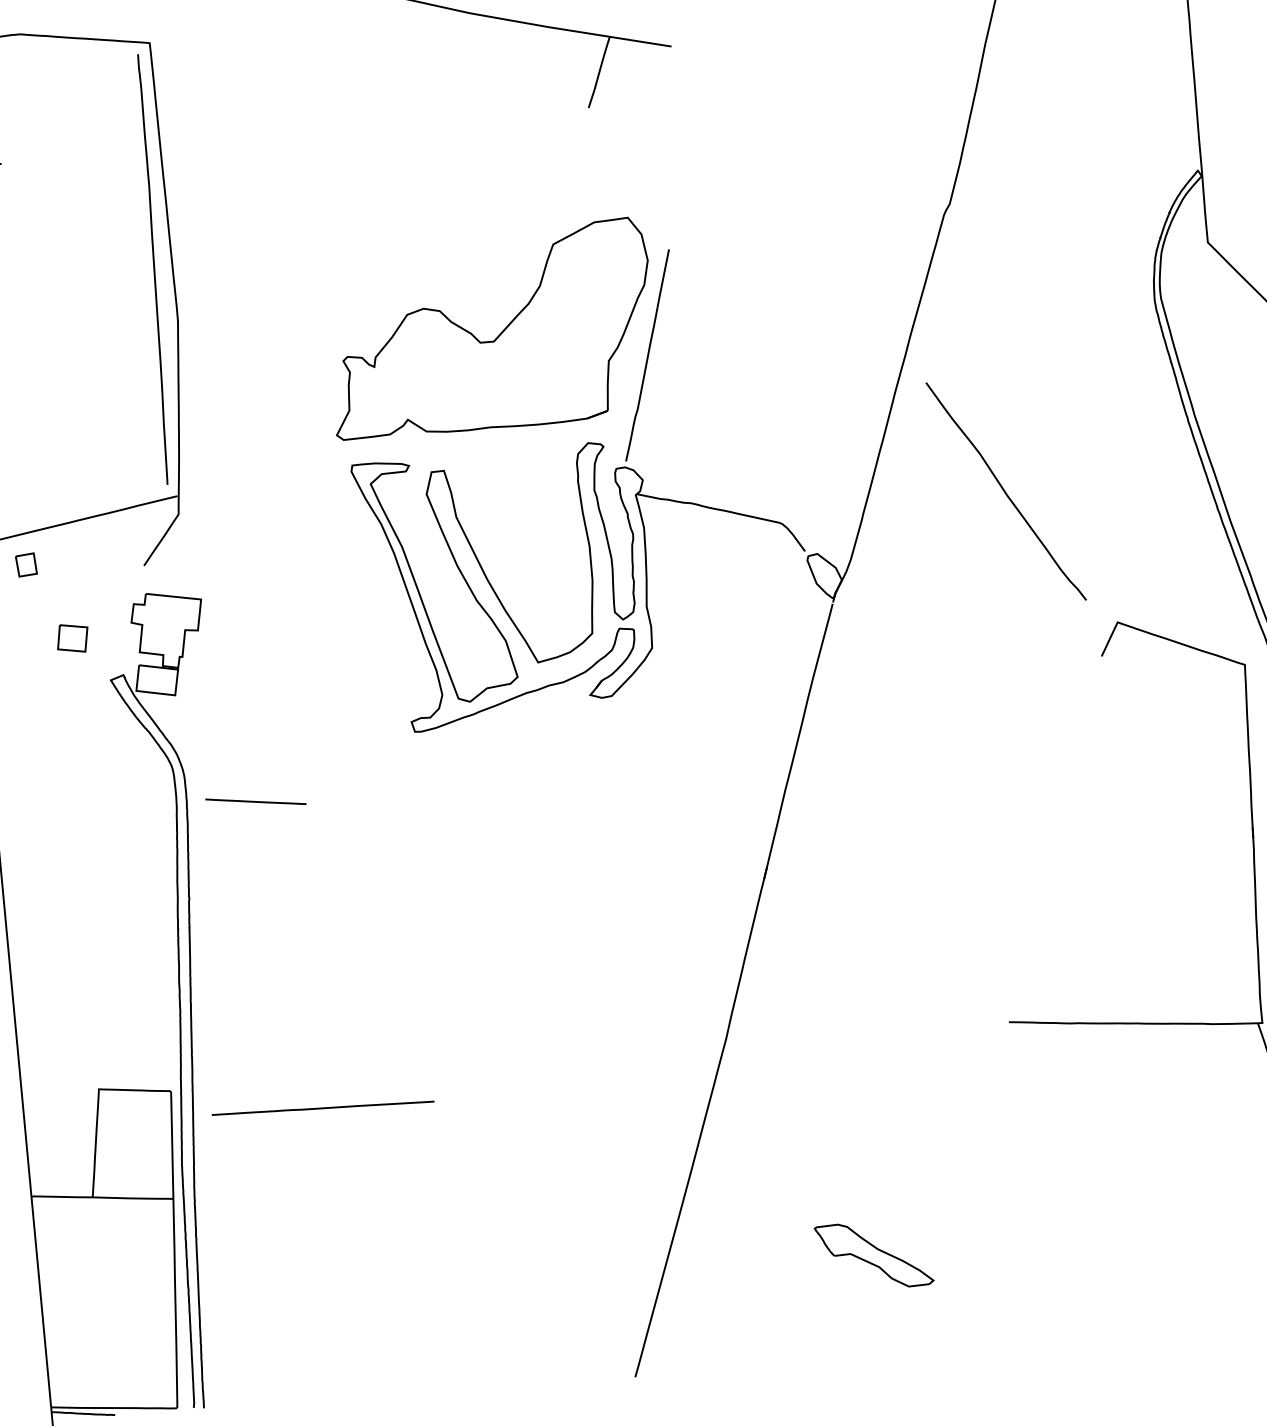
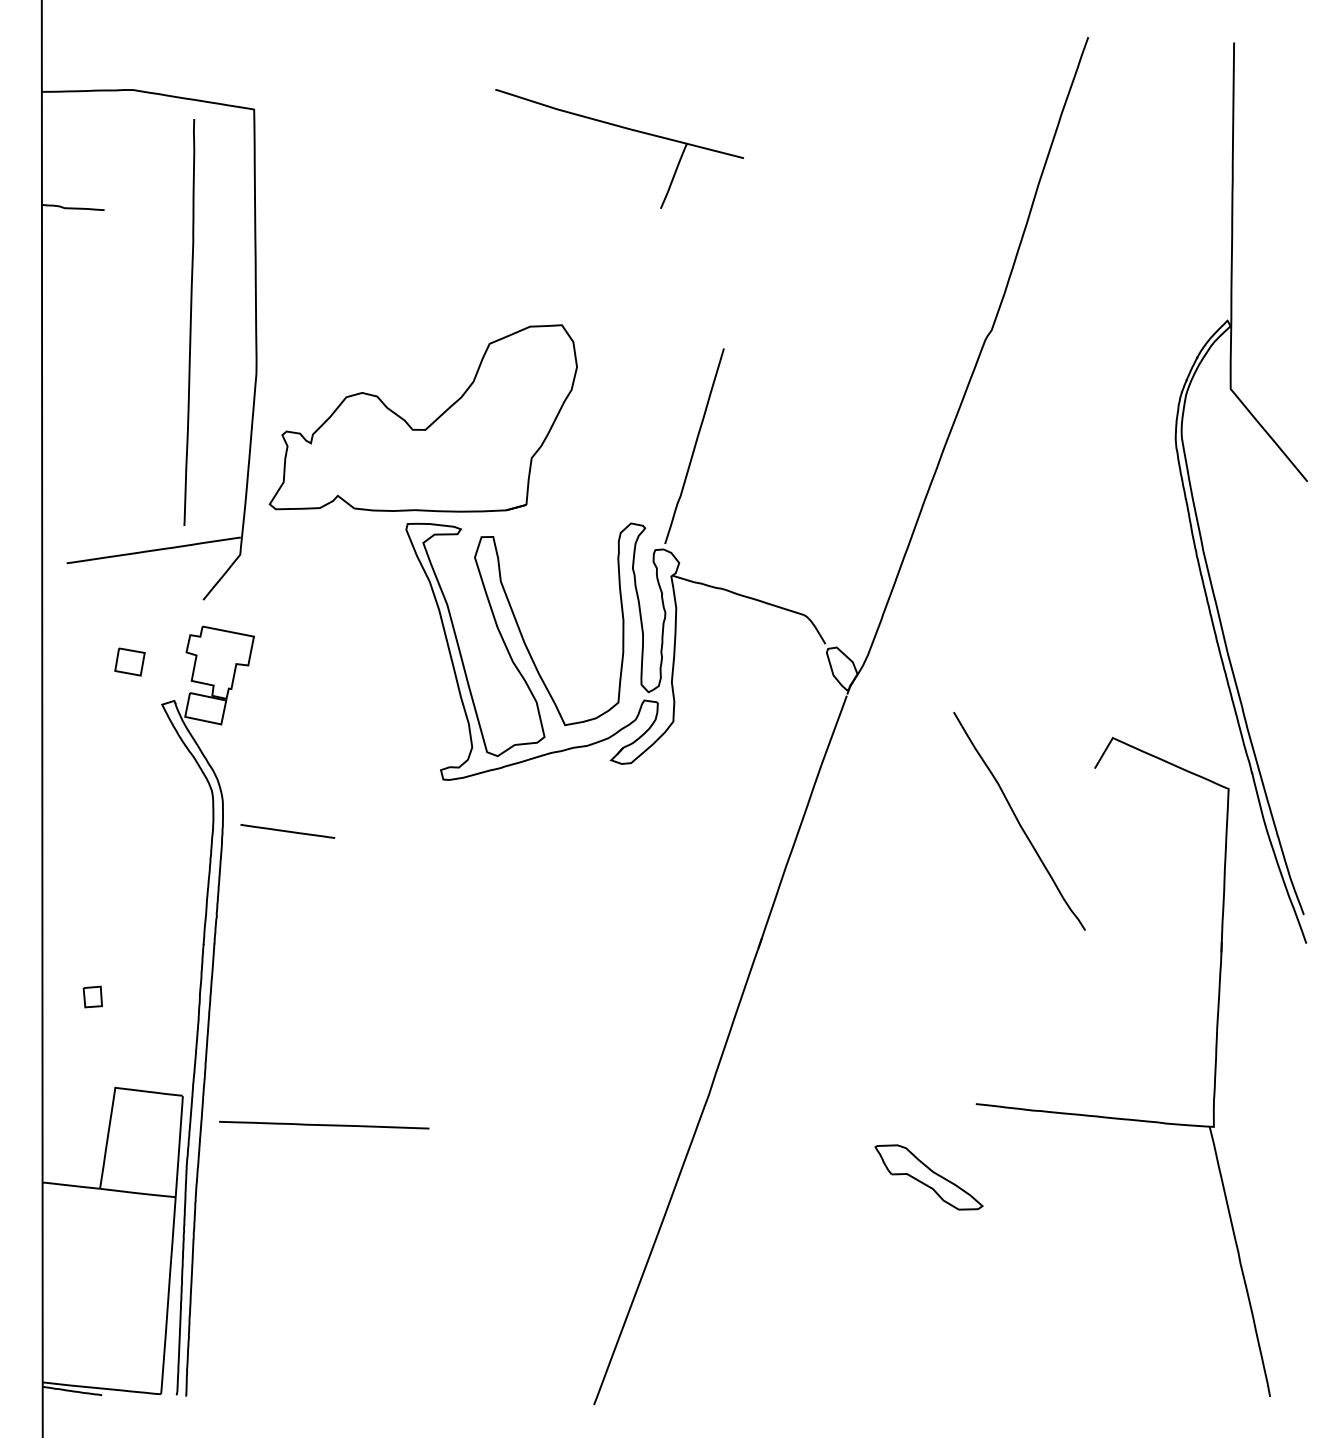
curve: (152, 269) -> (189, 322), moved
part: (497, 335) -> (429, 424), moved
curve: (1006, 491) -> (1019, 821), moved
part: (25, 564) -> (92, 996), moved
part: (873, 1255) -> (928, 1177), moved

